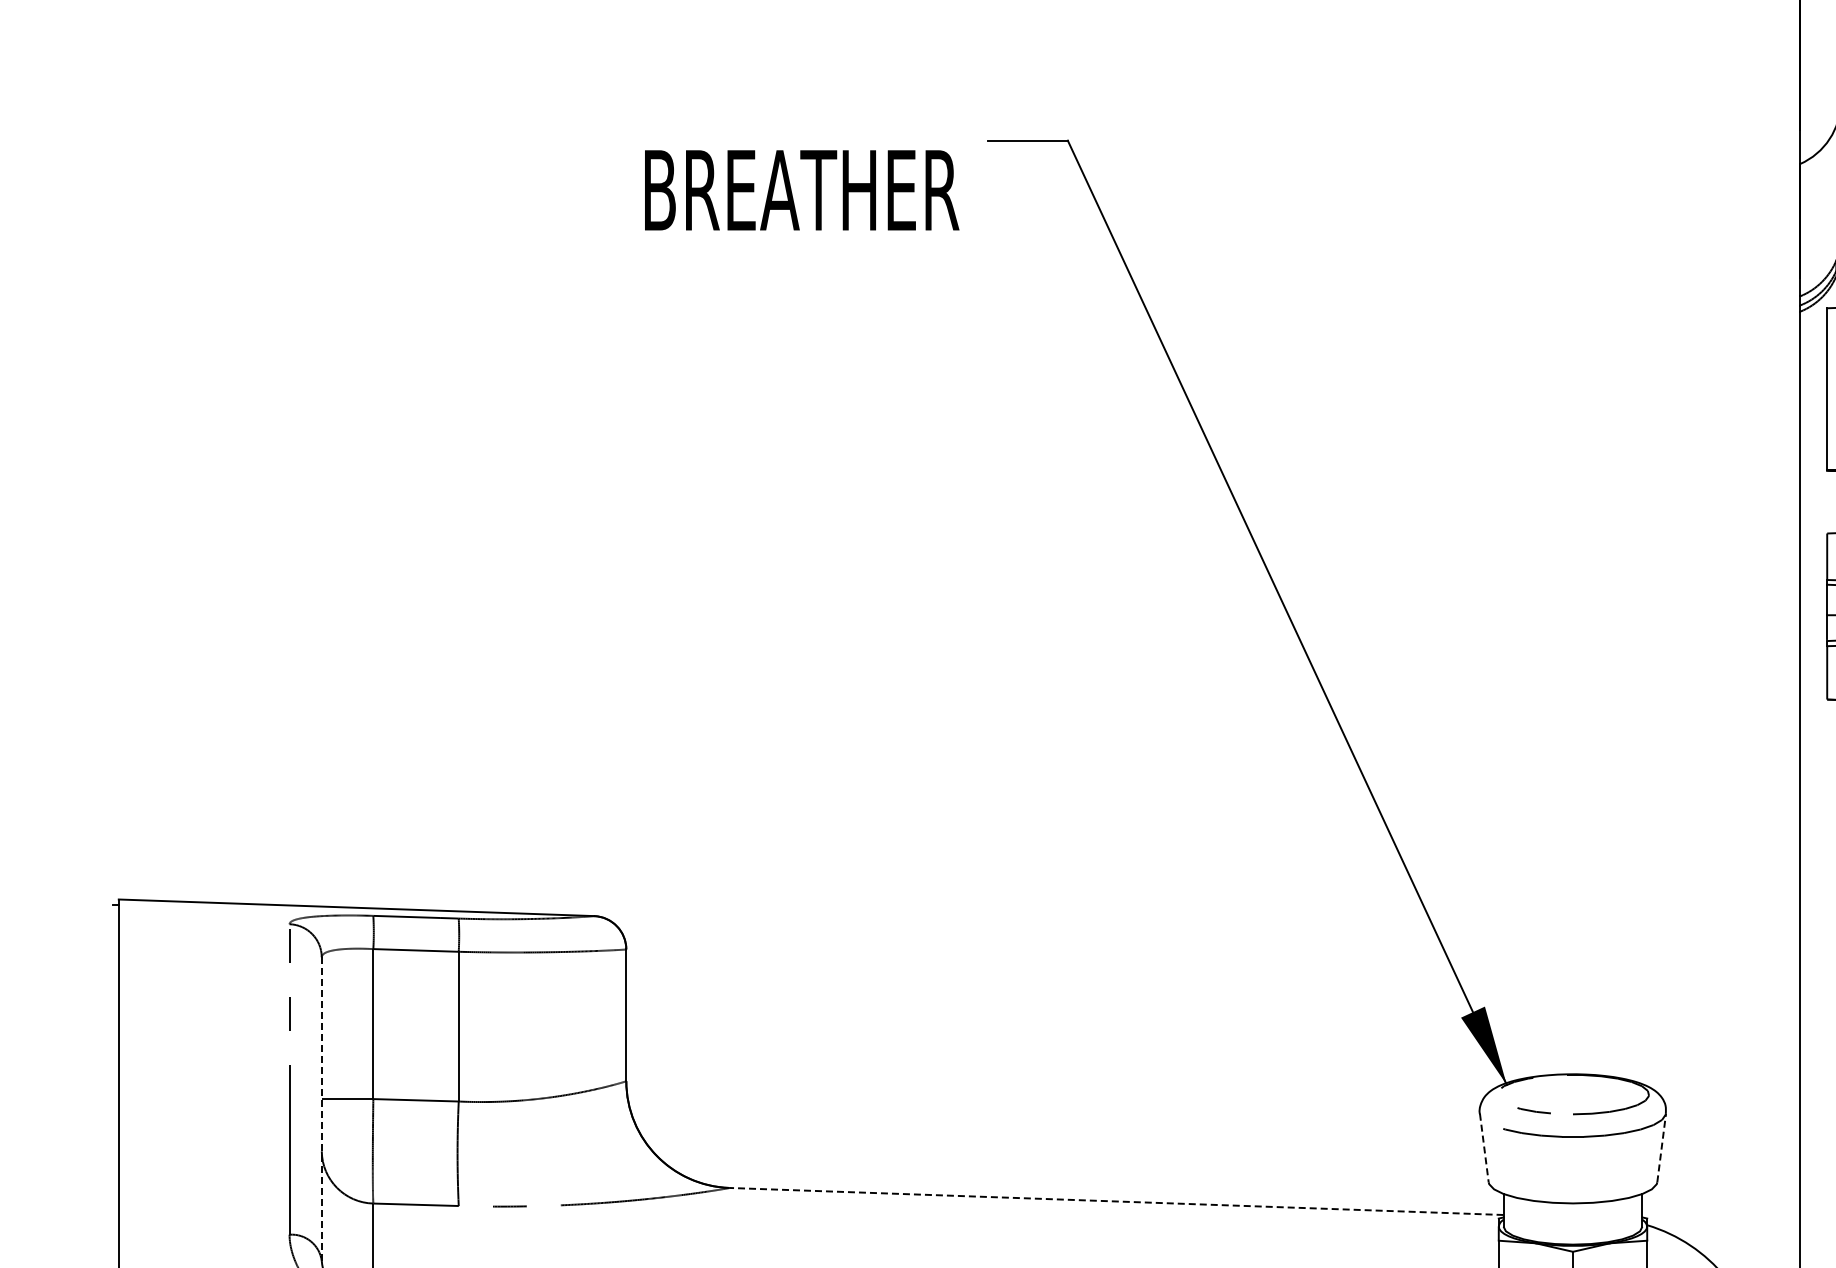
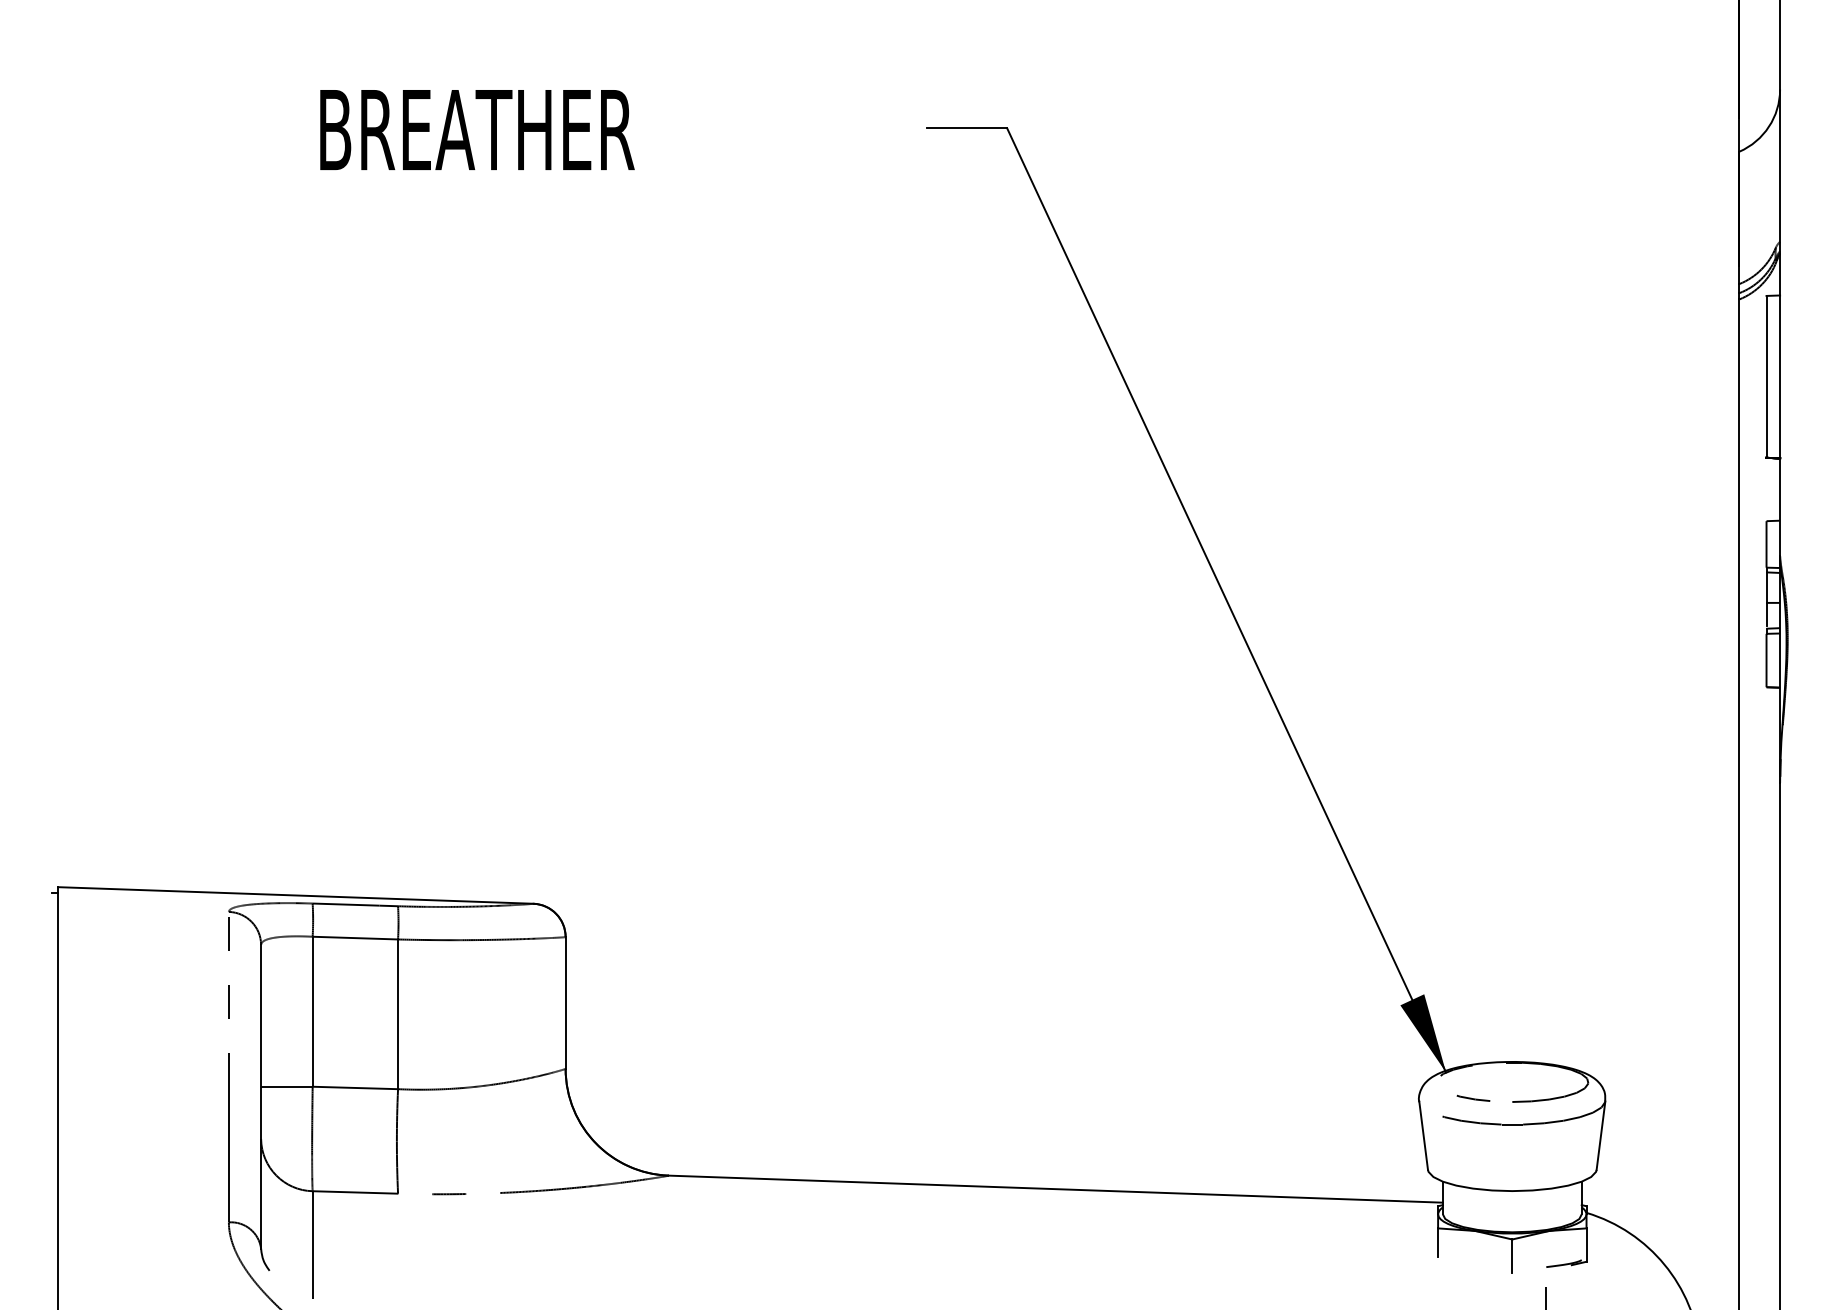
text: (802, 189) -> (477, 129), moved
line: (322, 1108) -> (261, 1096), dashed -> solid
line: (1484, 1147) -> (1423, 1135), dashed -> solid
line: (1661, 1147) -> (1600, 1135), dashed -> solid
line: (1116, 1201) -> (1055, 1189), dashed -> solid

